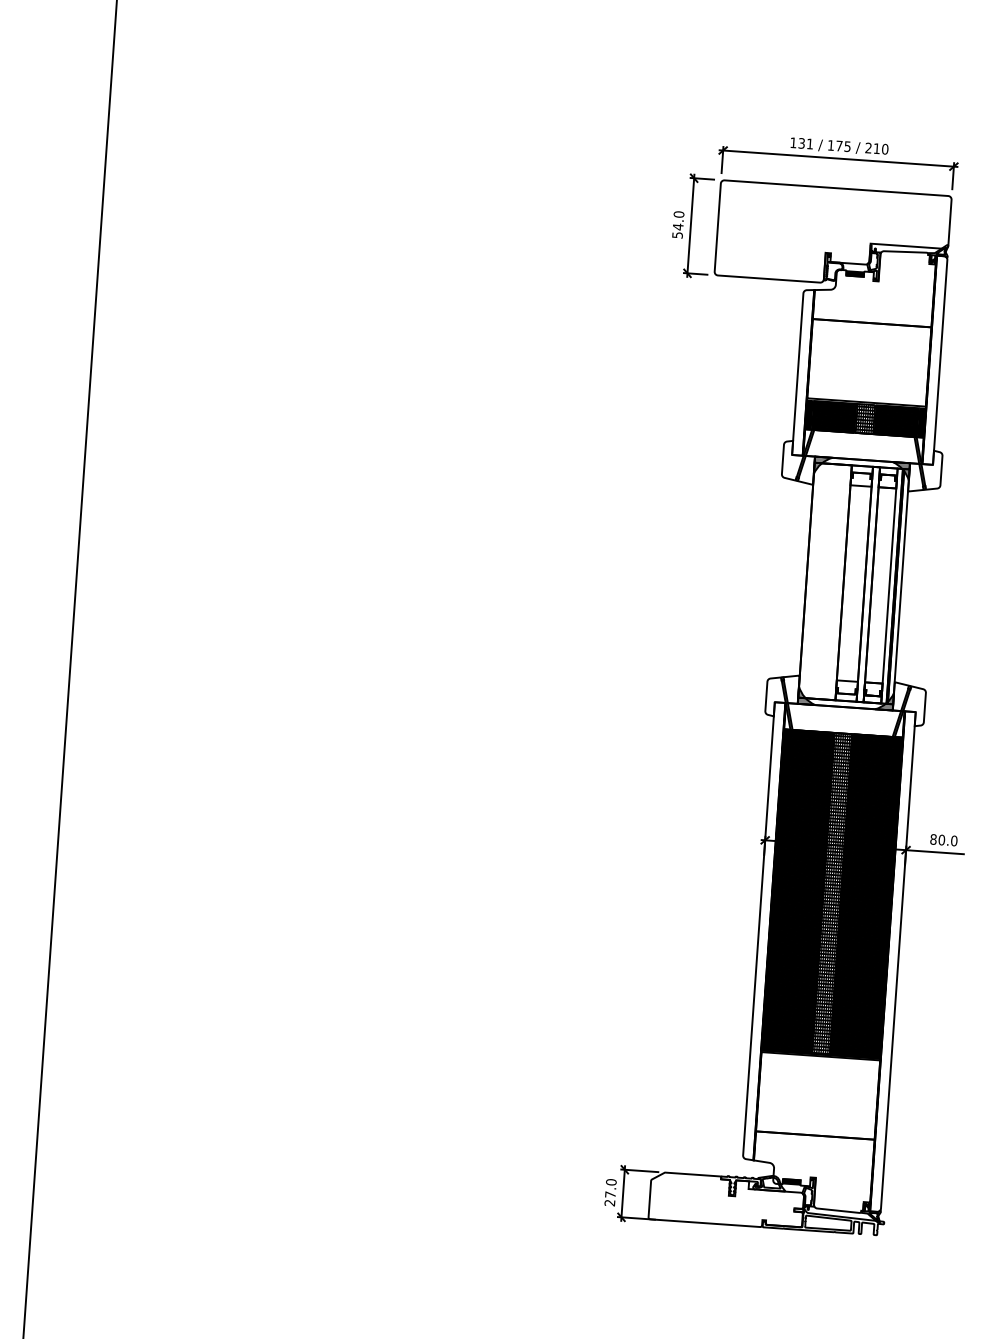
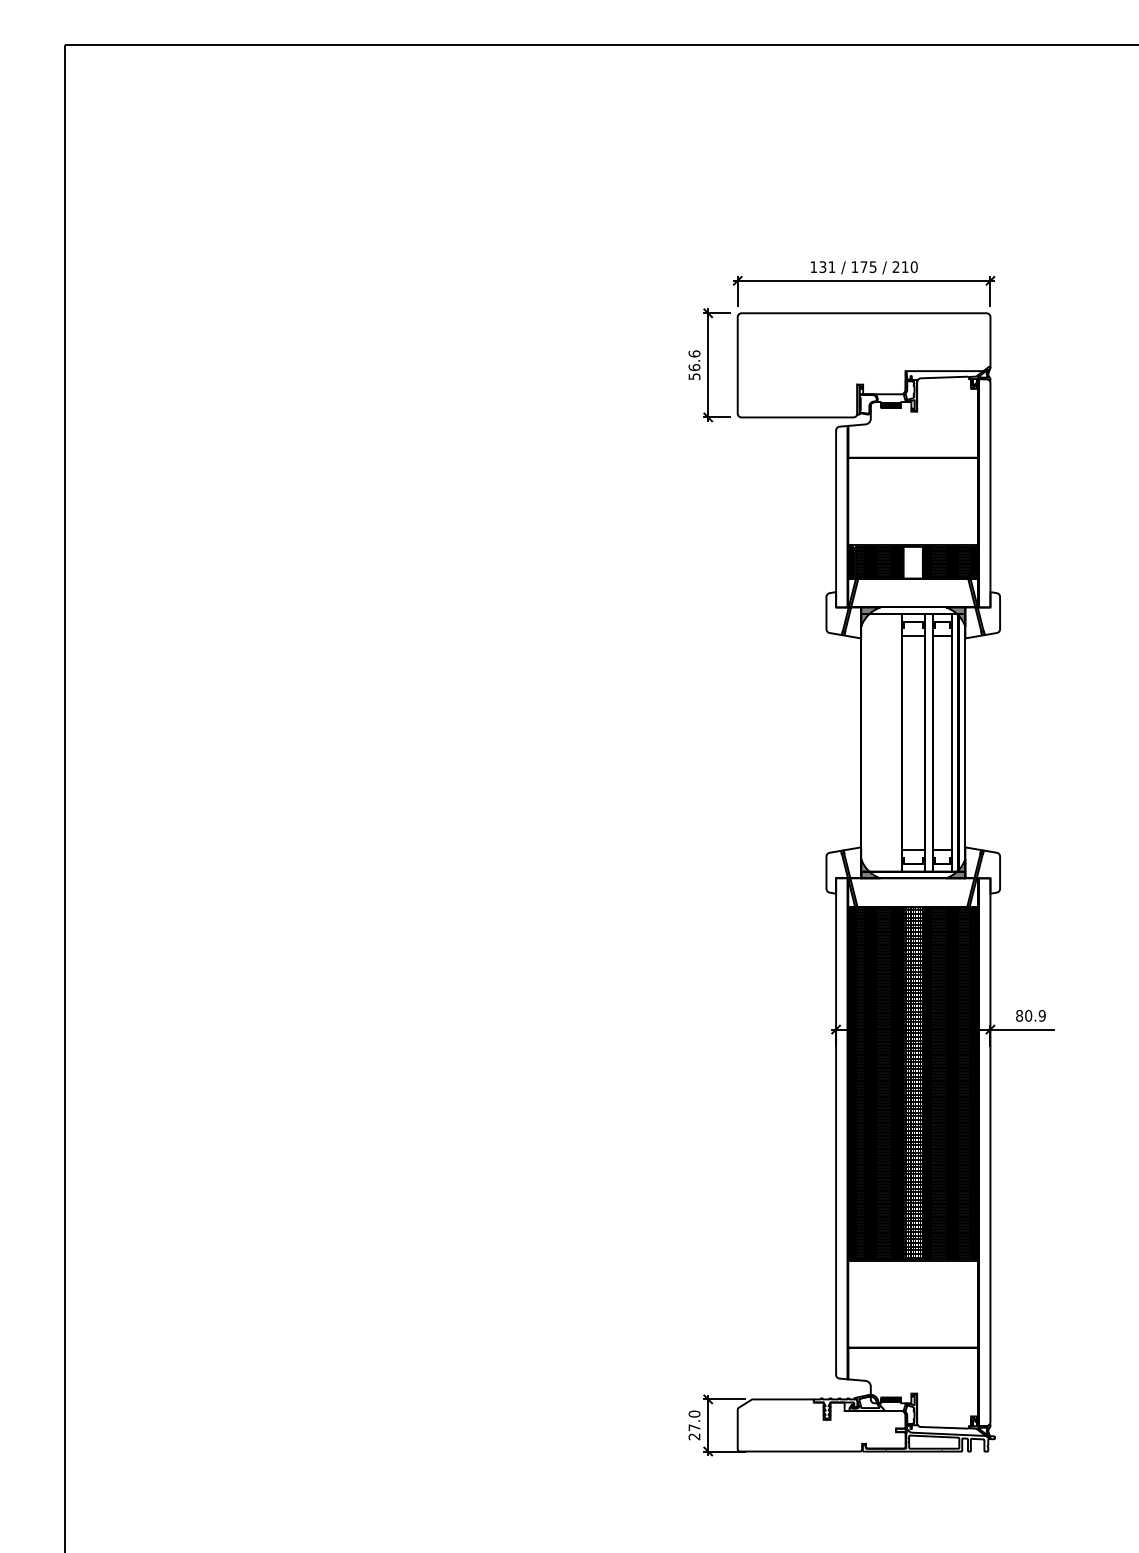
text: (678, 220) -> (694, 360), 54.0 -> 56.6
hatch: (864, 418) -> (912, 562), removed
text: (953, 840) -> (1041, 1015), 80.0 -> 80.9

